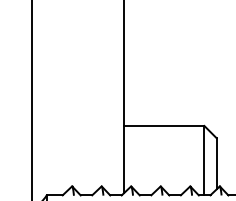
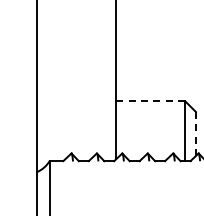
line: (165, 126) -> (151, 101), solid -> dashed
line: (216, 164) -> (195, 134), solid -> dashed

